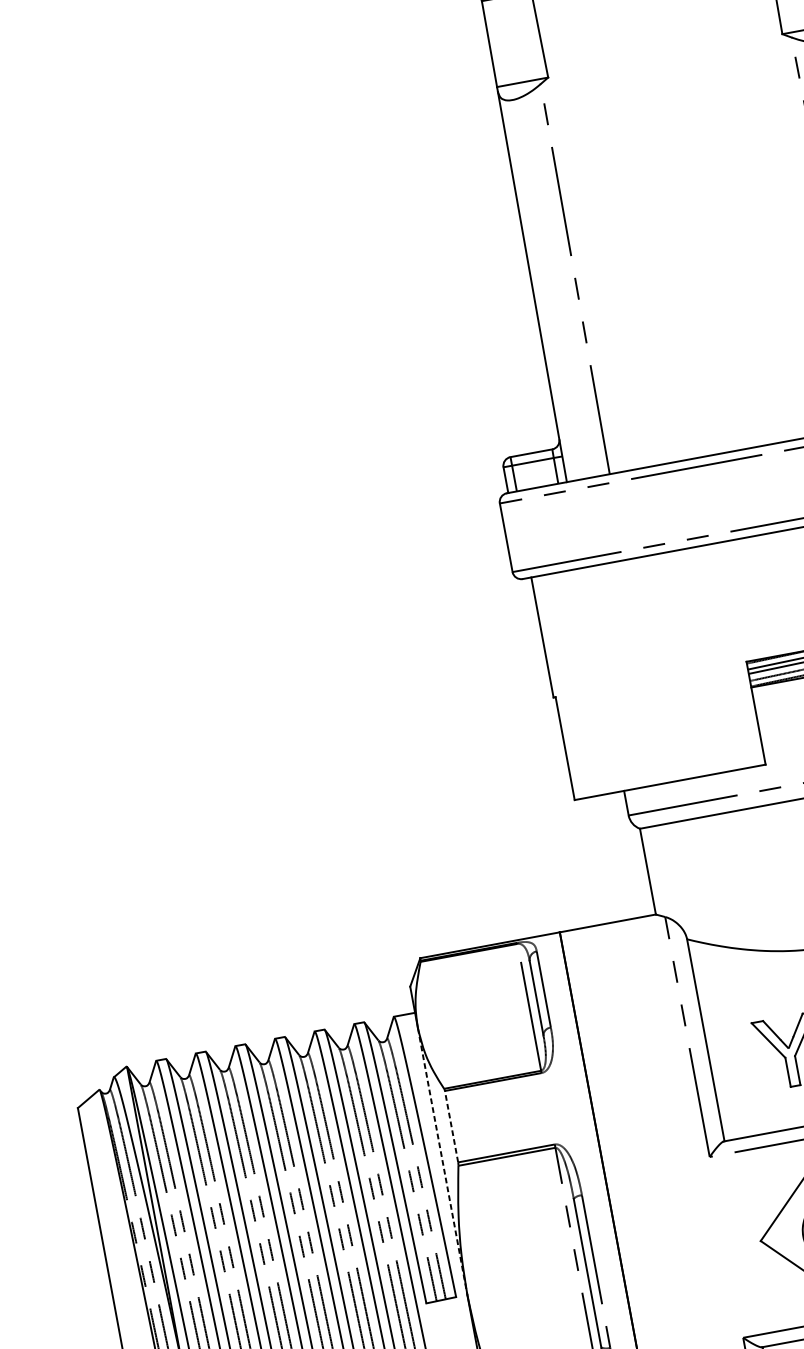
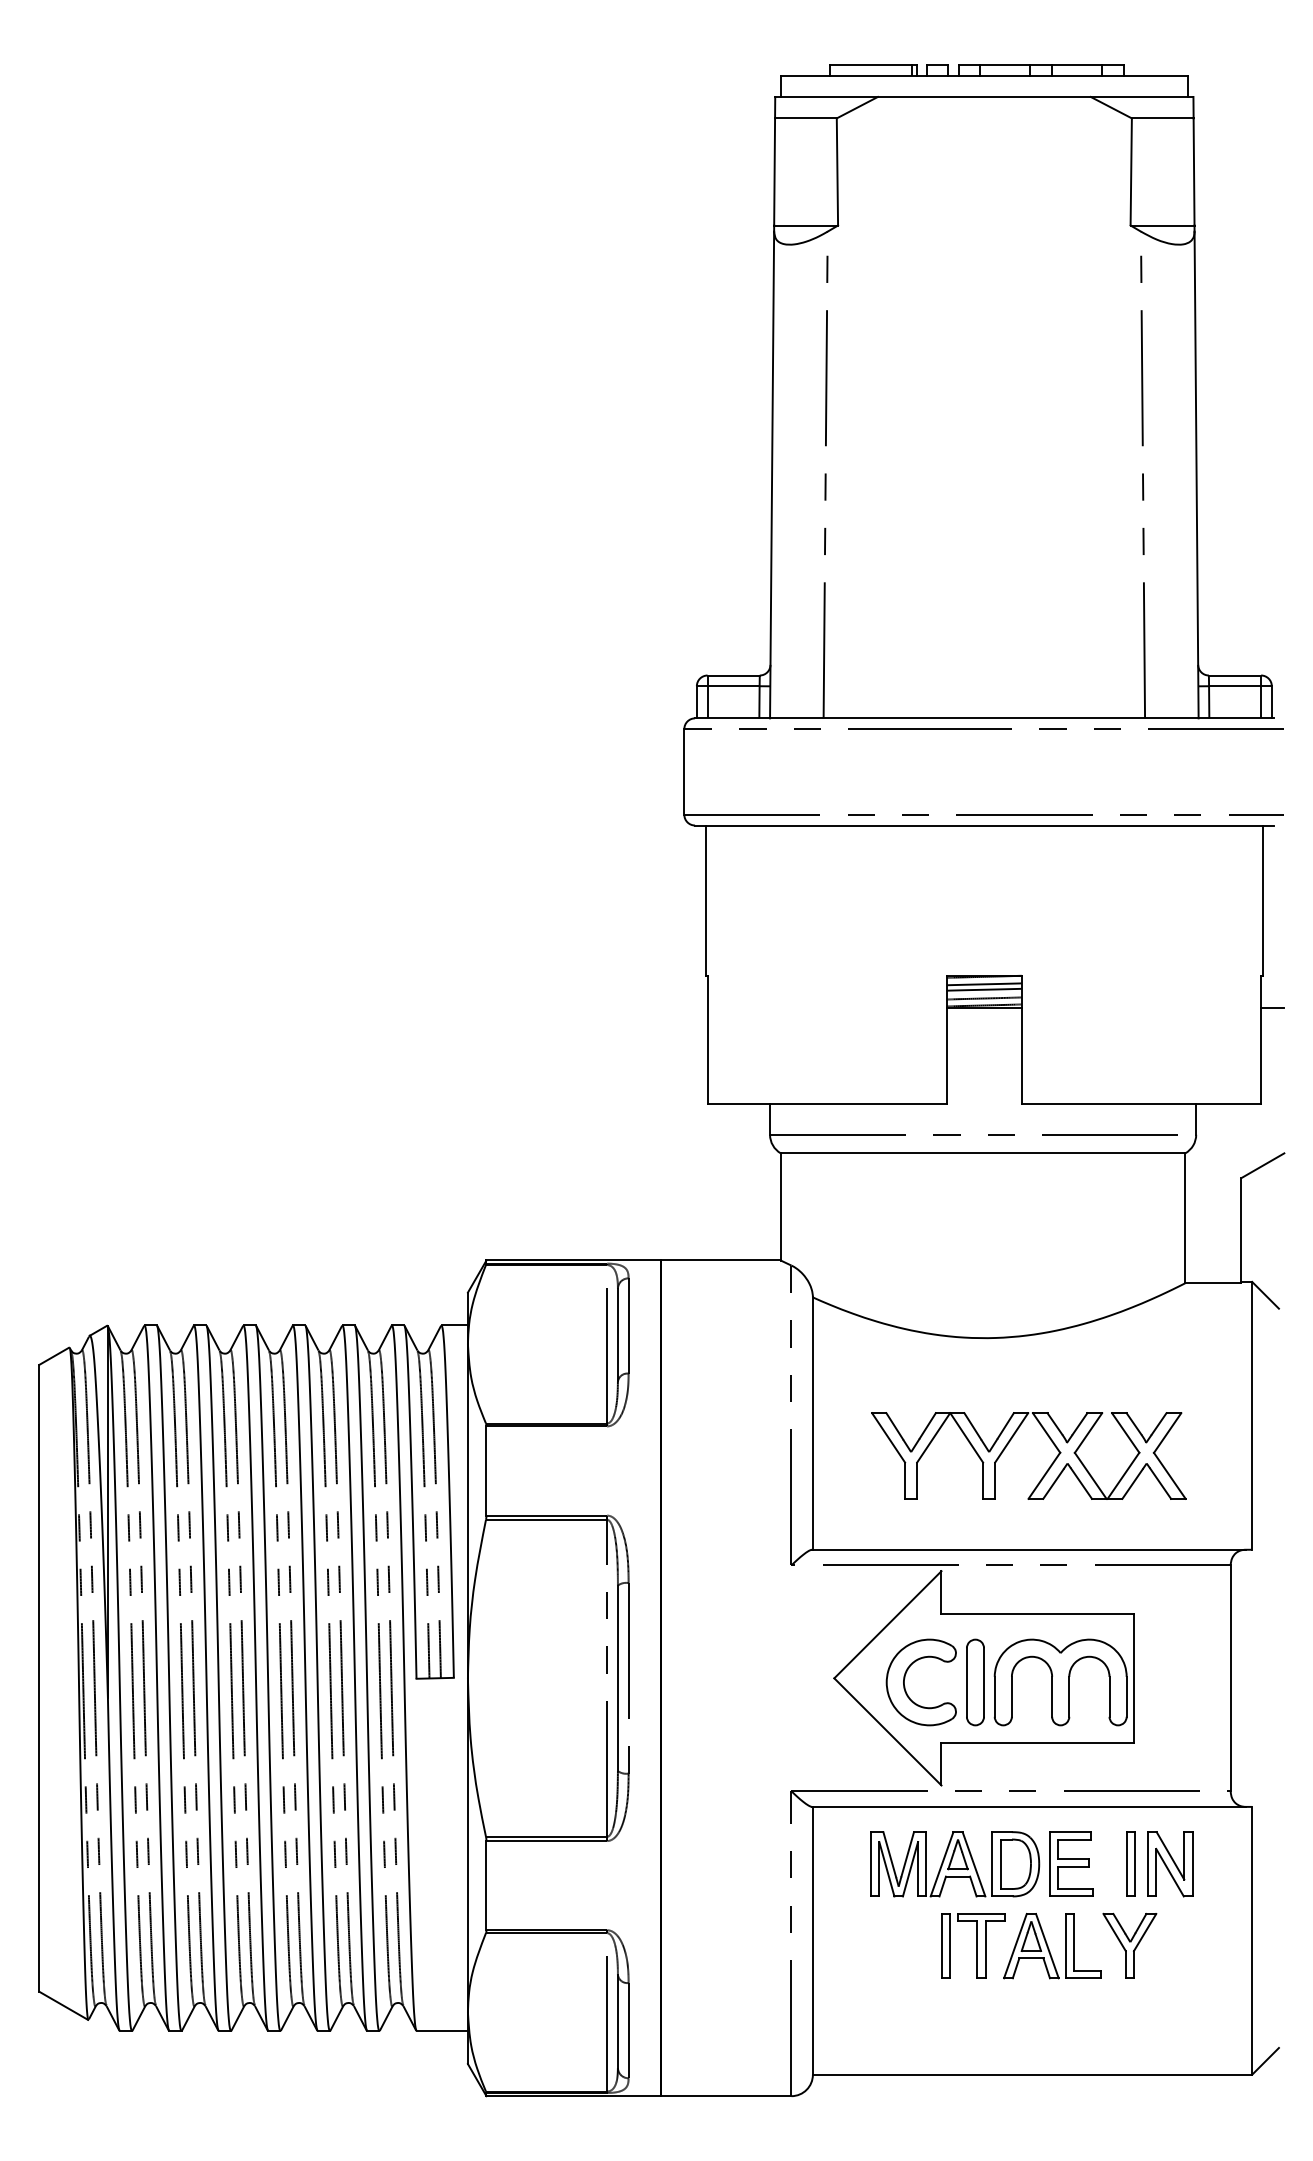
line: (451, 1126) -> (486, 1470), dashed -> solid
line: (442, 1161) -> (467, 1511), dashed -> solid

